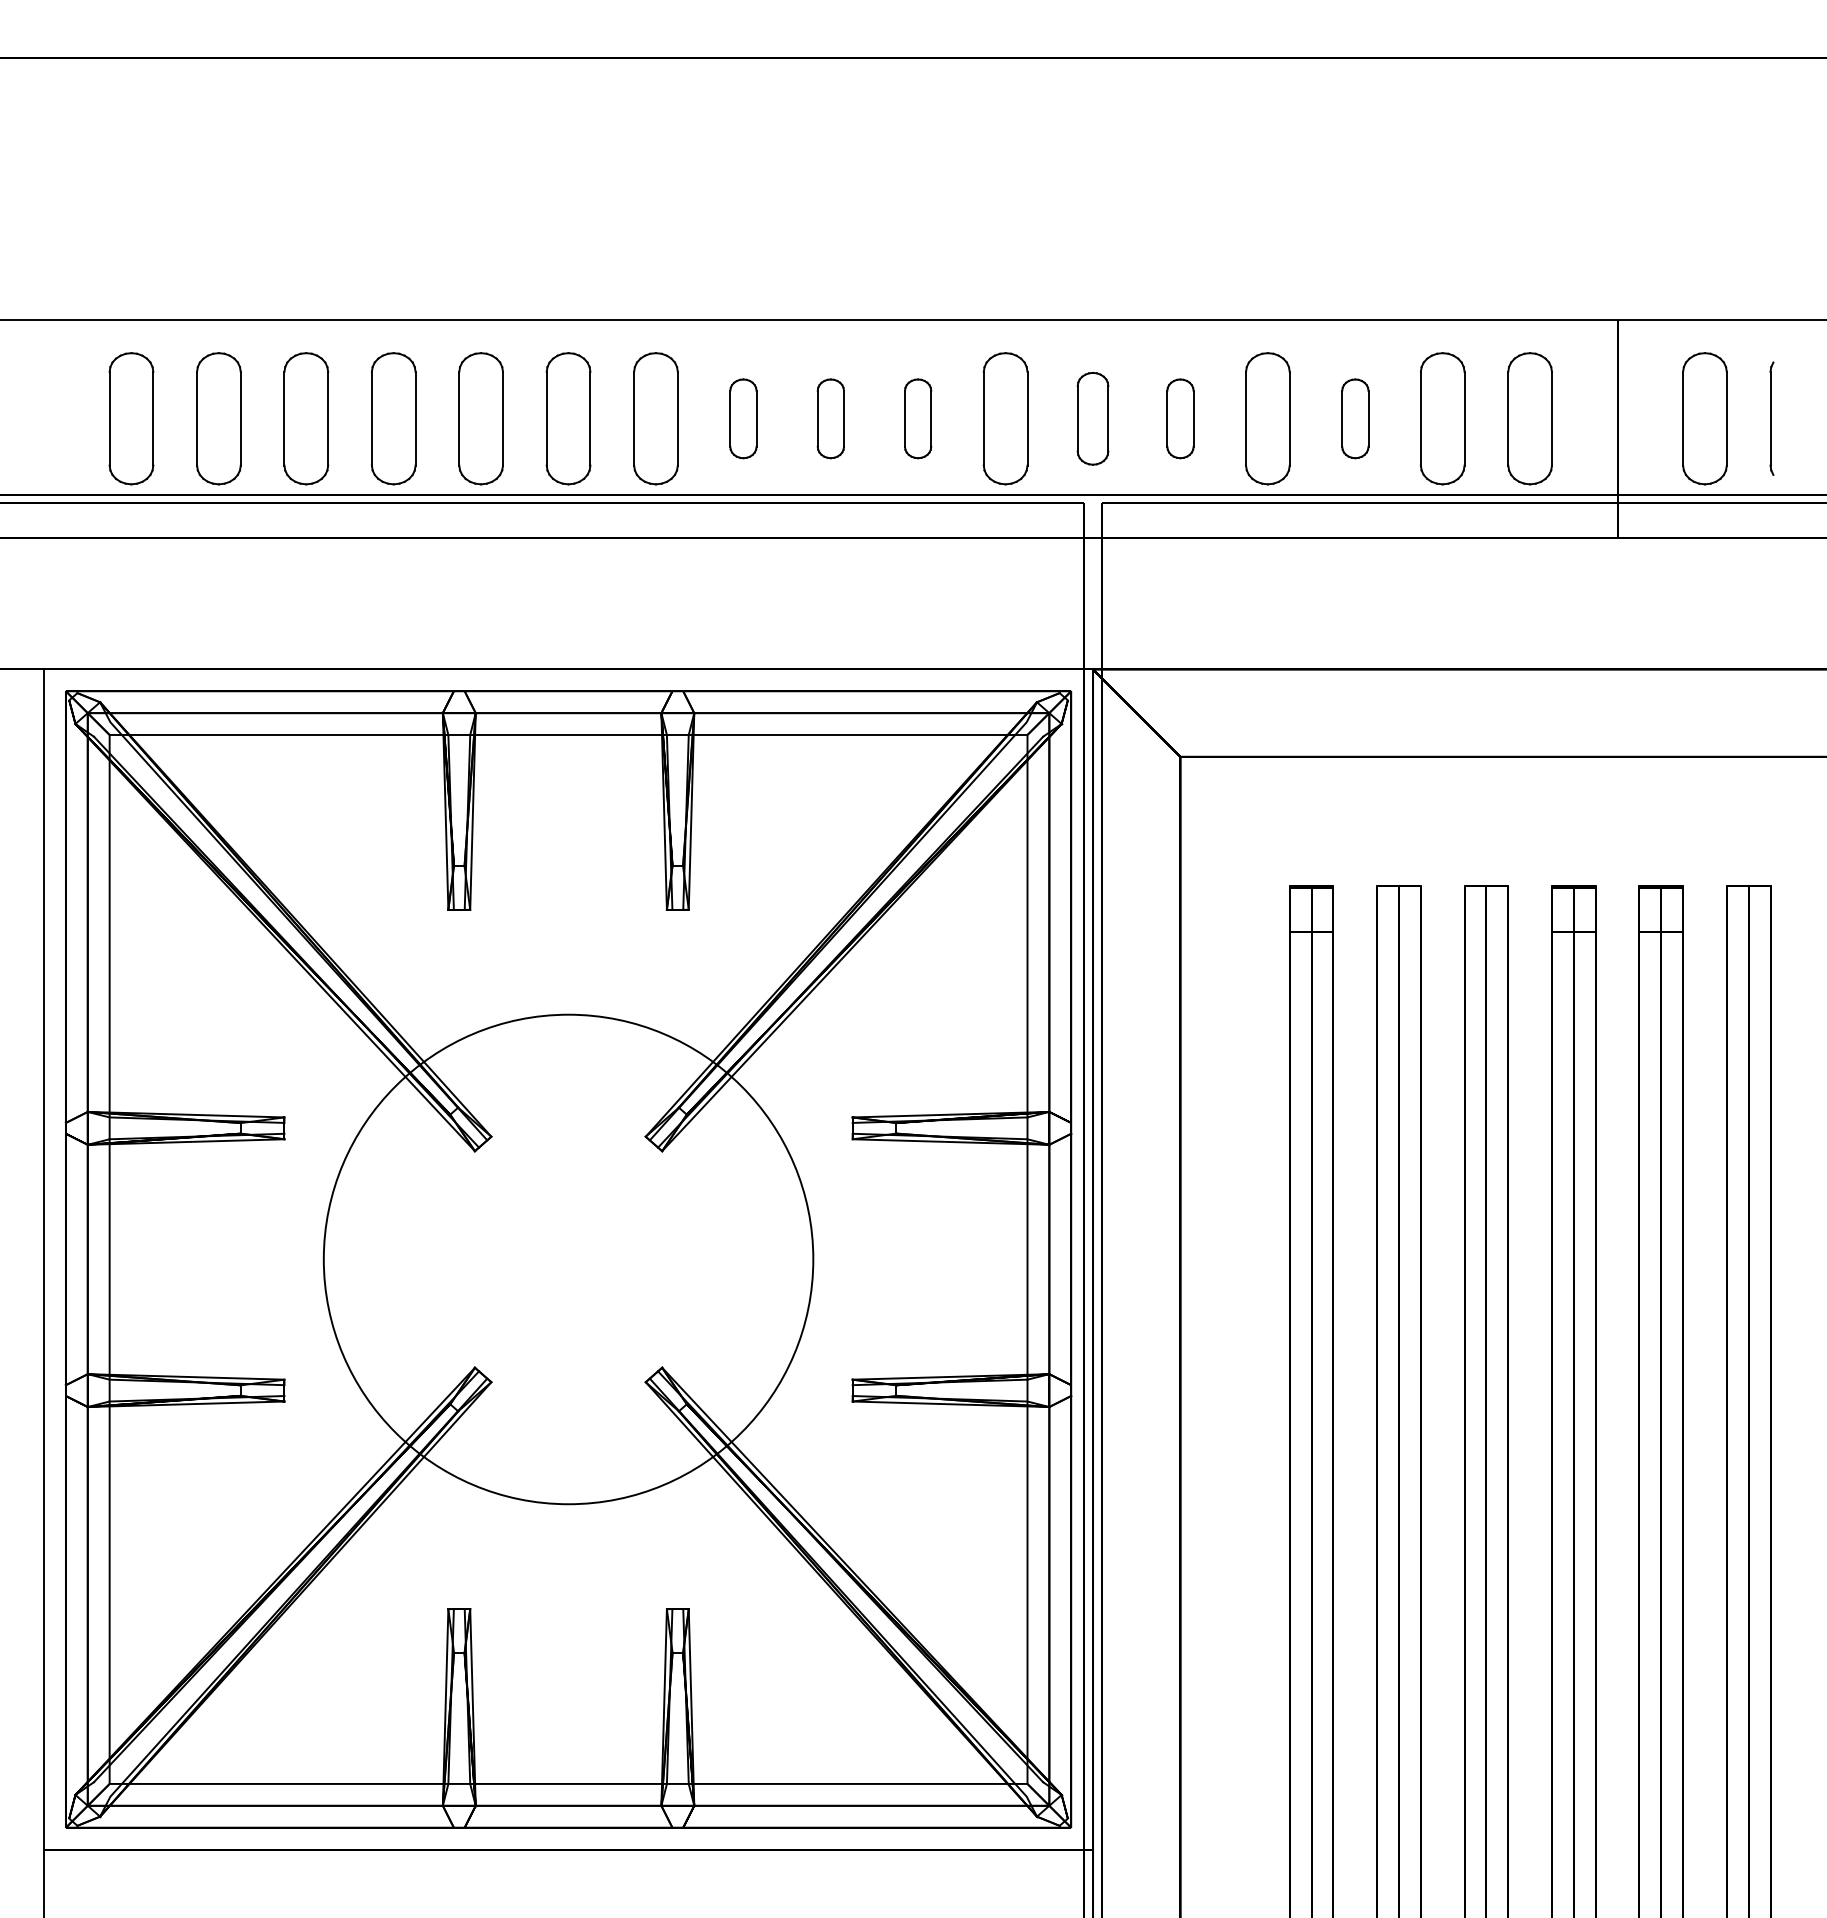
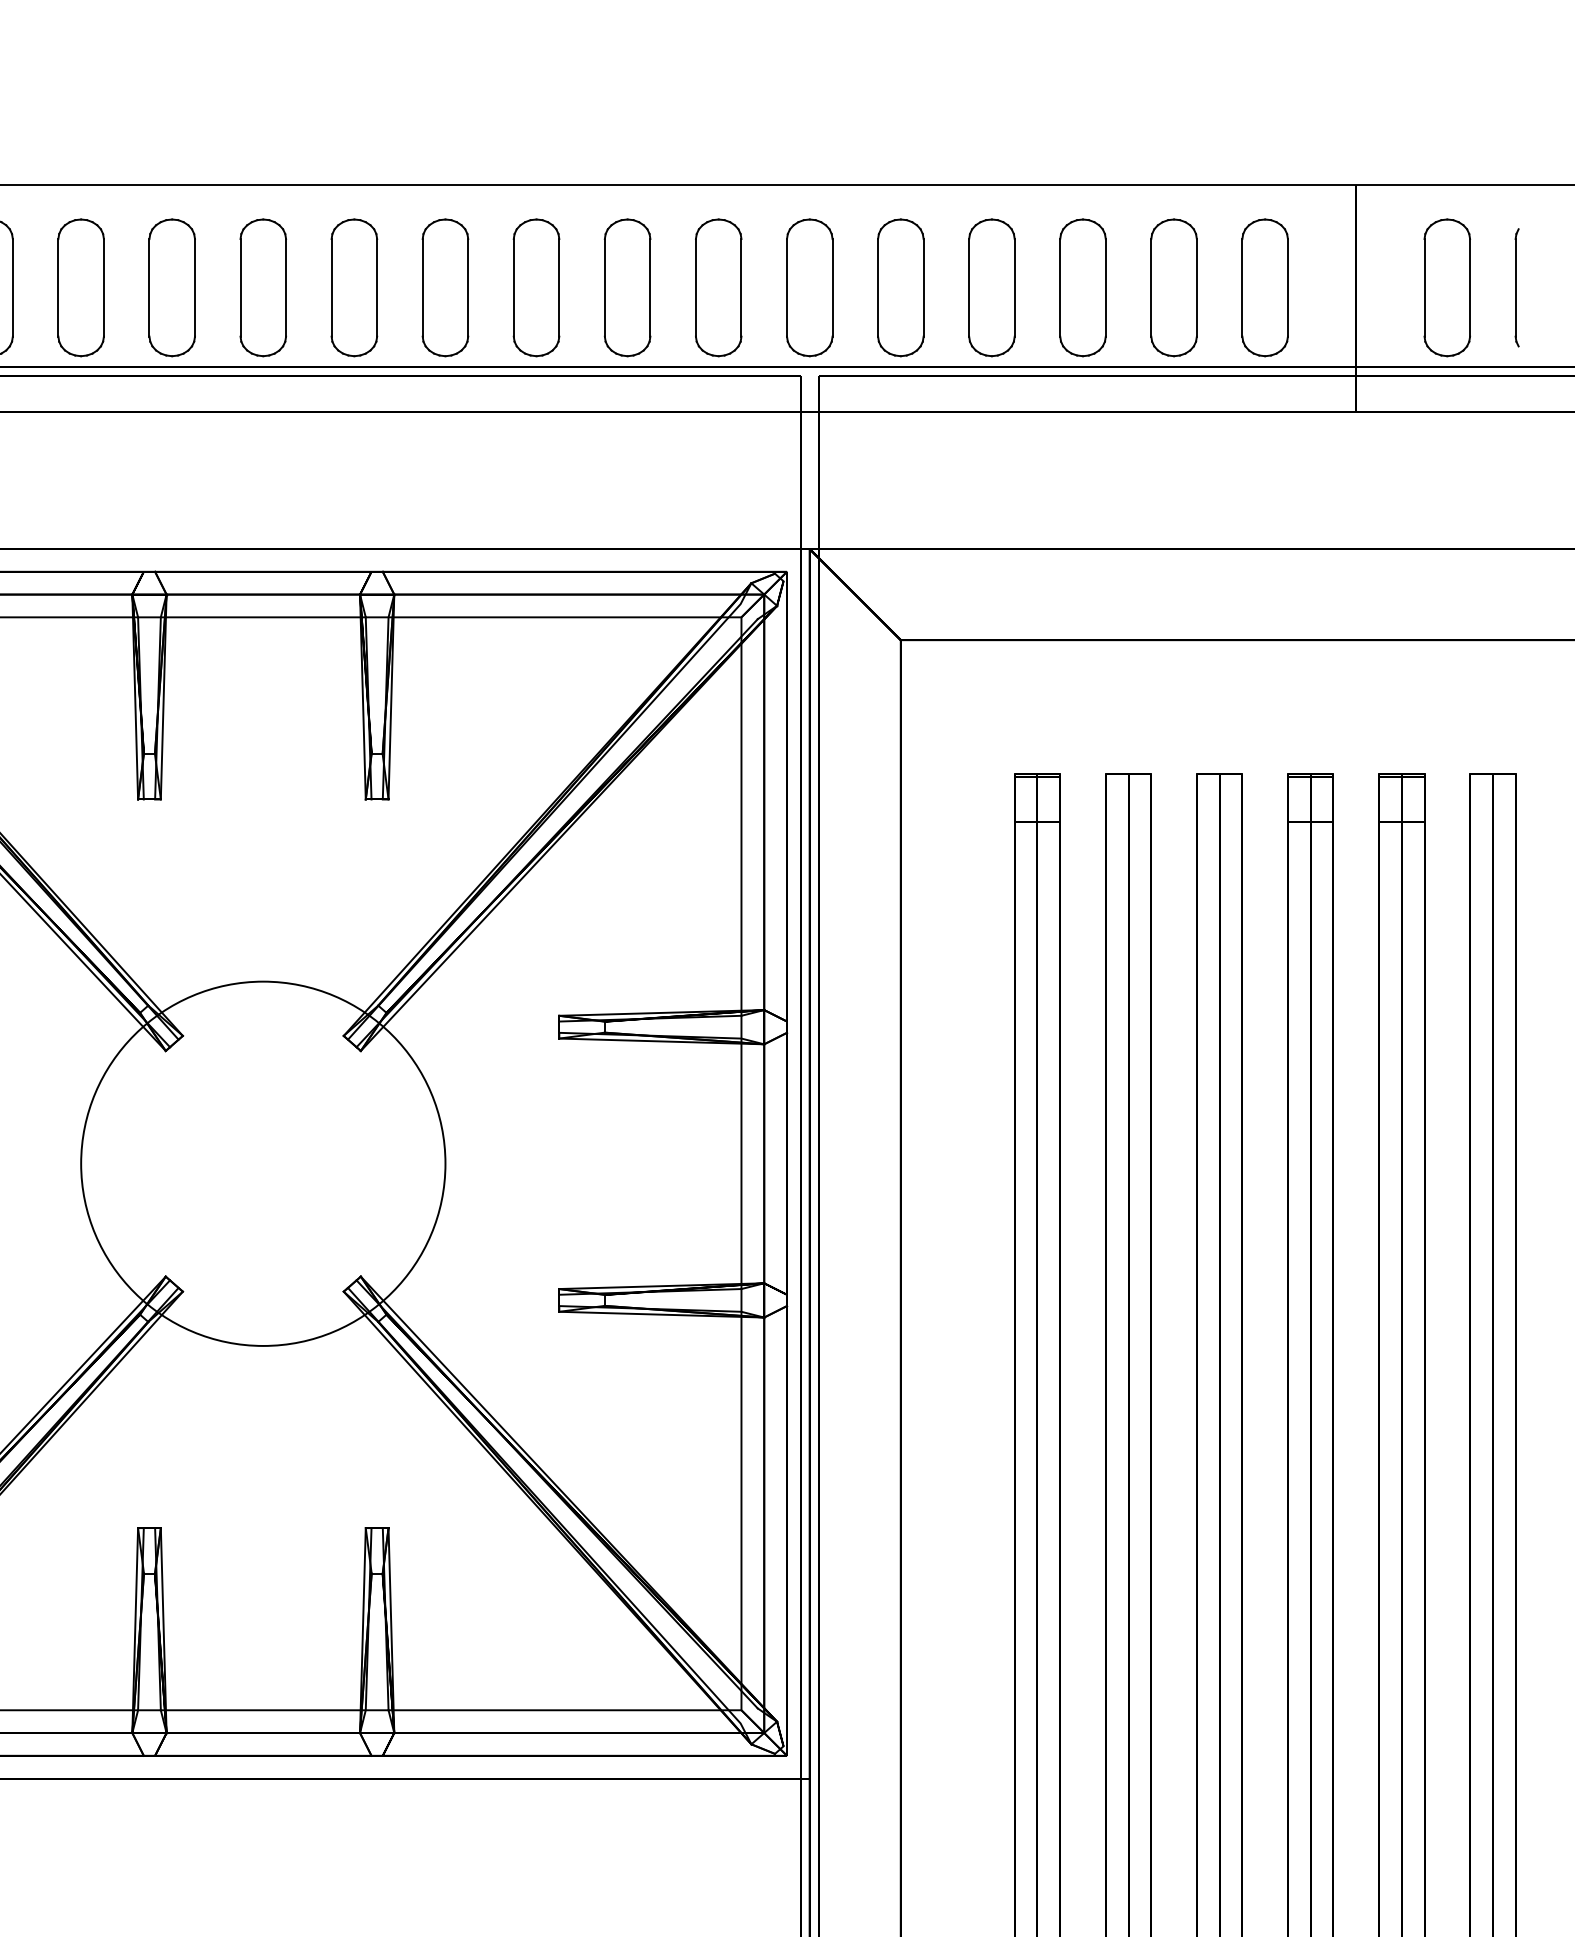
part: (743, 418) -> (445, 287), size x1.67
part: (830, 418) -> (536, 287), size x1.67
part: (917, 418) -> (626, 287), size x1.67
part: (1092, 418) -> (809, 287), size x1.43
part: (1180, 418) -> (900, 287), size x1.67
part: (1355, 418) -> (1083, 287), size x1.67
circle: (568, 1259) -> (263, 1163), size x0.71

